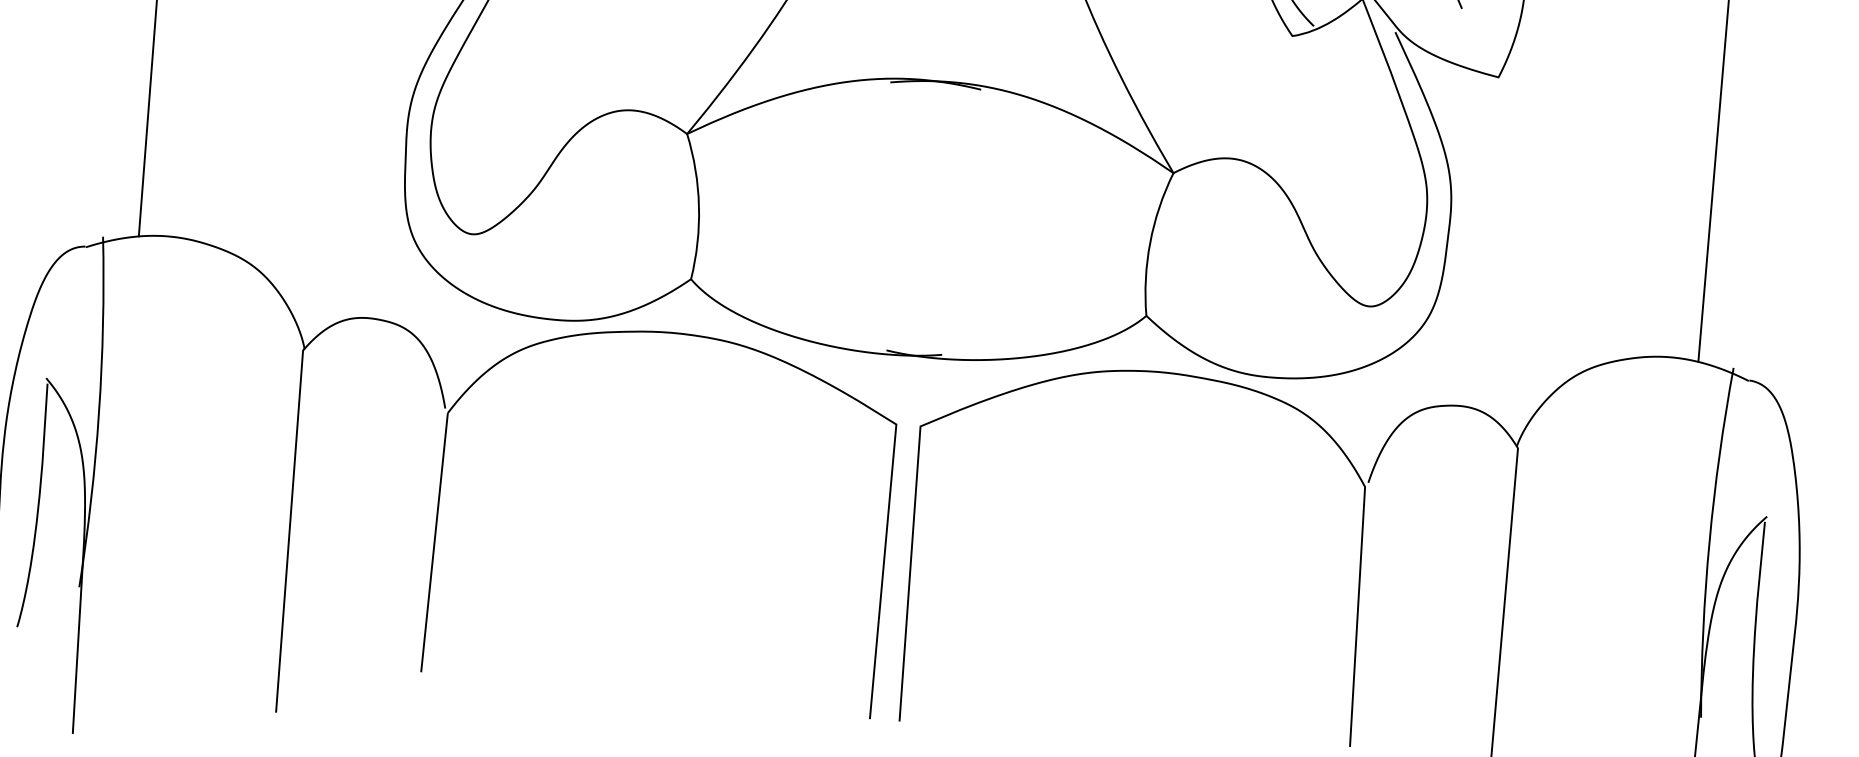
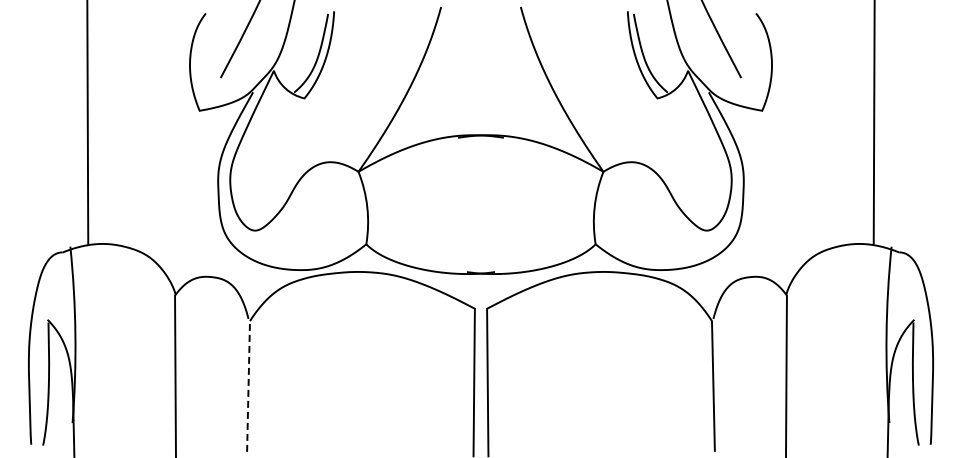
line: (434, 542) -> (248, 386), solid -> dashed

